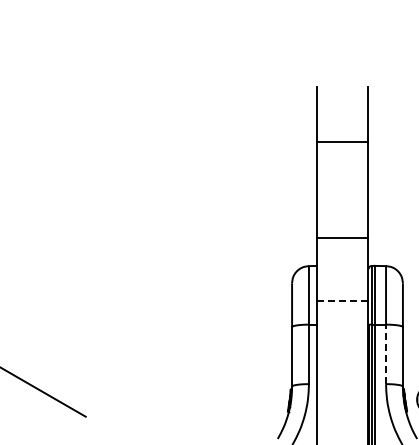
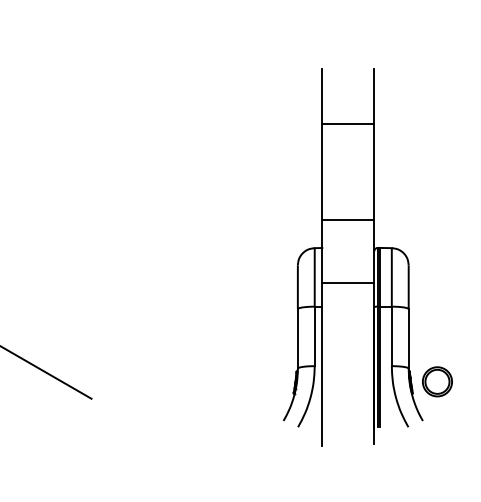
line: (342, 301) -> (348, 283), dashed -> solid
line: (385, 354) -> (391, 336), dashed -> solid

